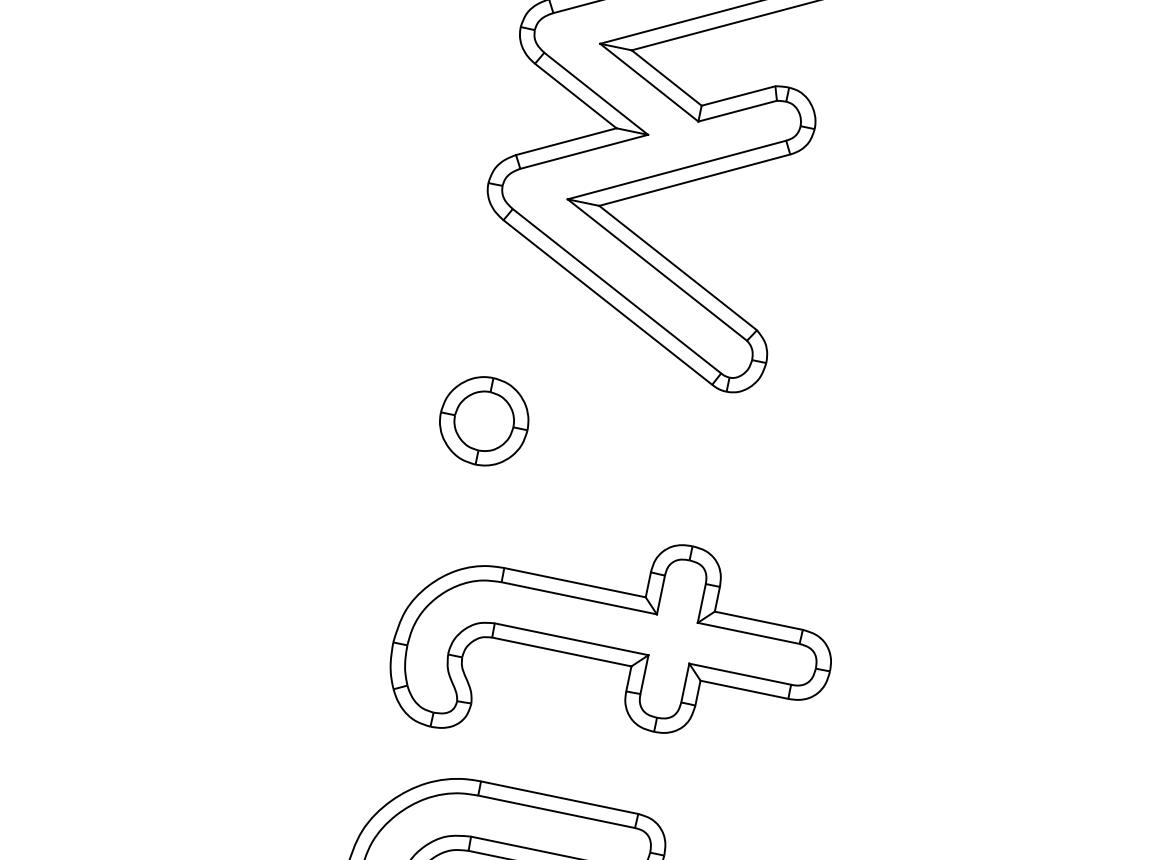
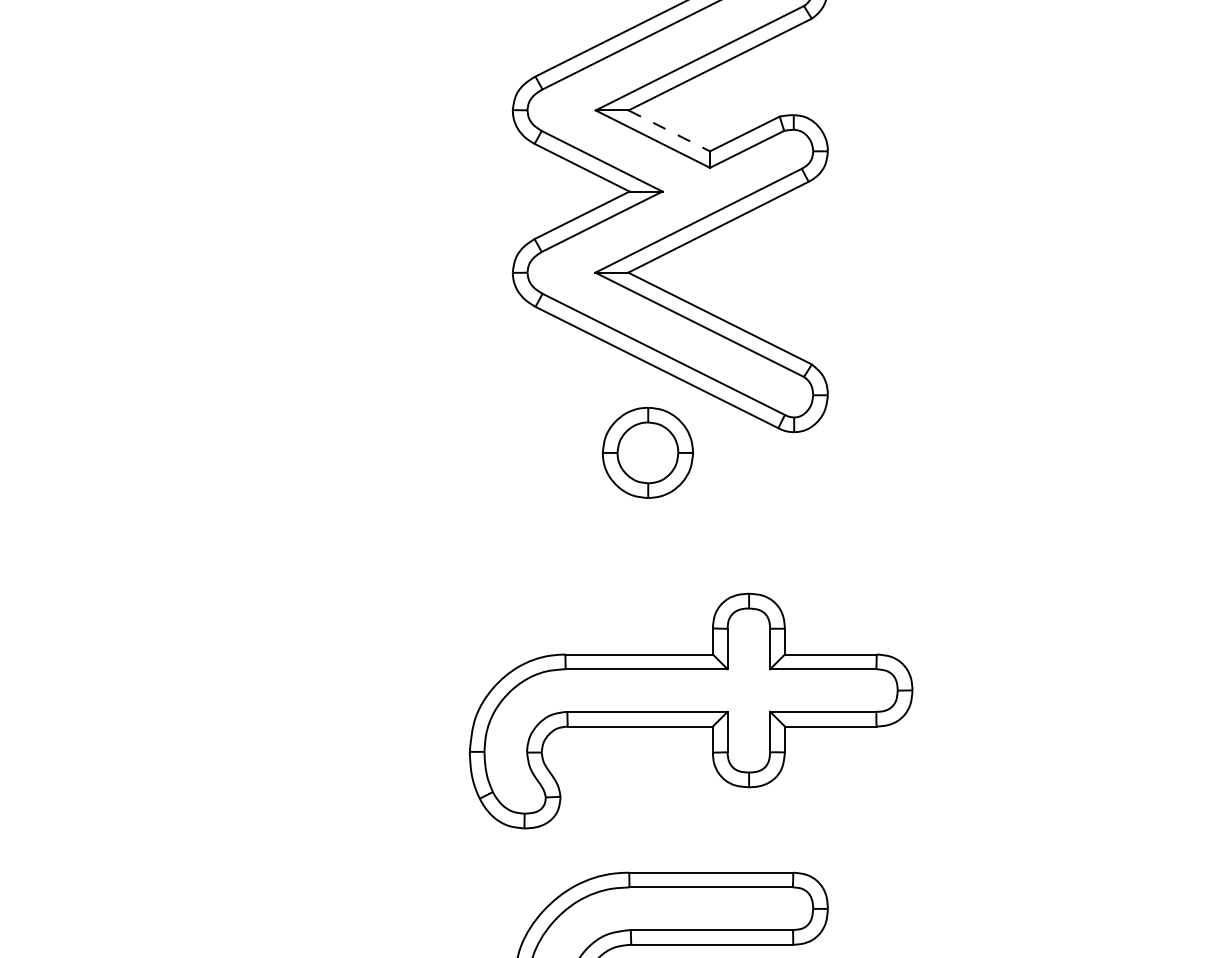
line: (666, 77) -> (669, 130), solid -> dashed
part: (483, 420) -> (647, 452), moved
part: (613, 646) -> (690, 710), moved

